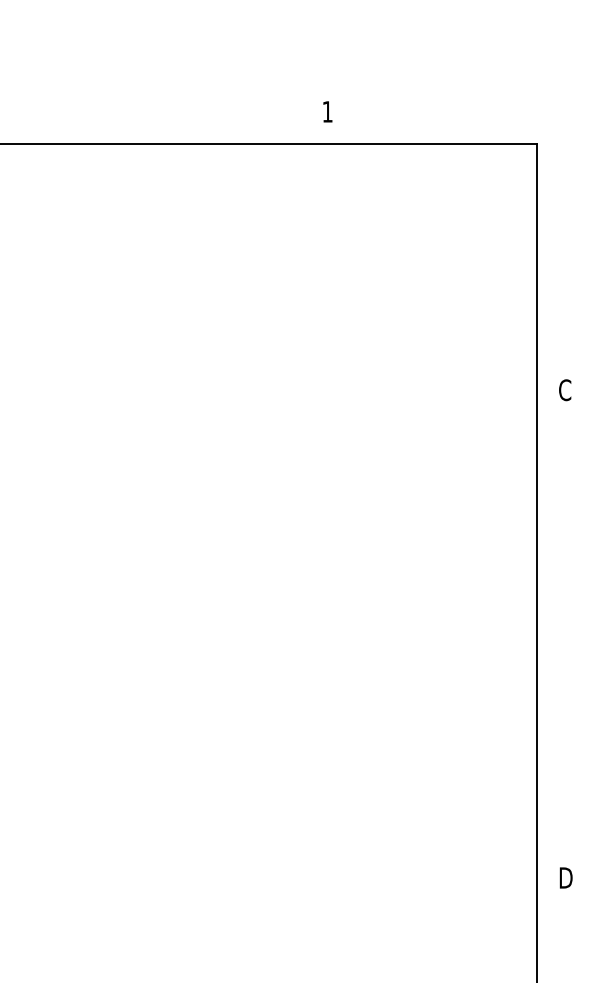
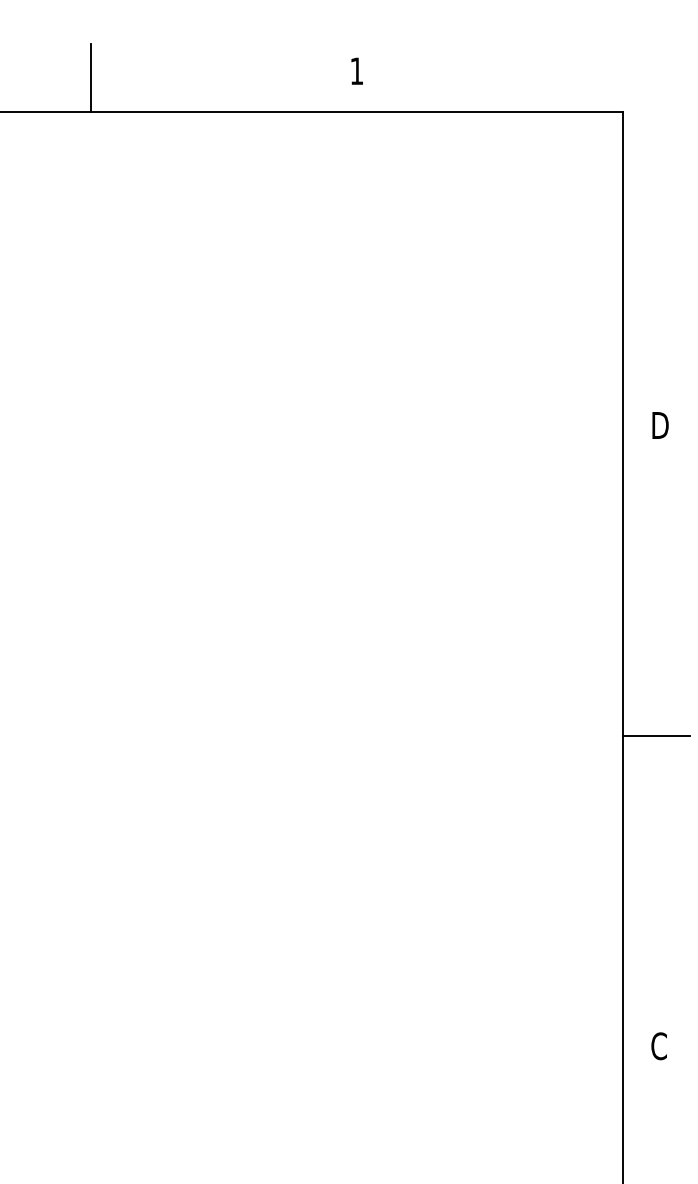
line: (118, 116) -> (90, 77), added
text: (565, 390) -> (659, 425), C -> D
line: (562, 634) -> (655, 736), added
text: (565, 877) -> (659, 1045), D -> C

